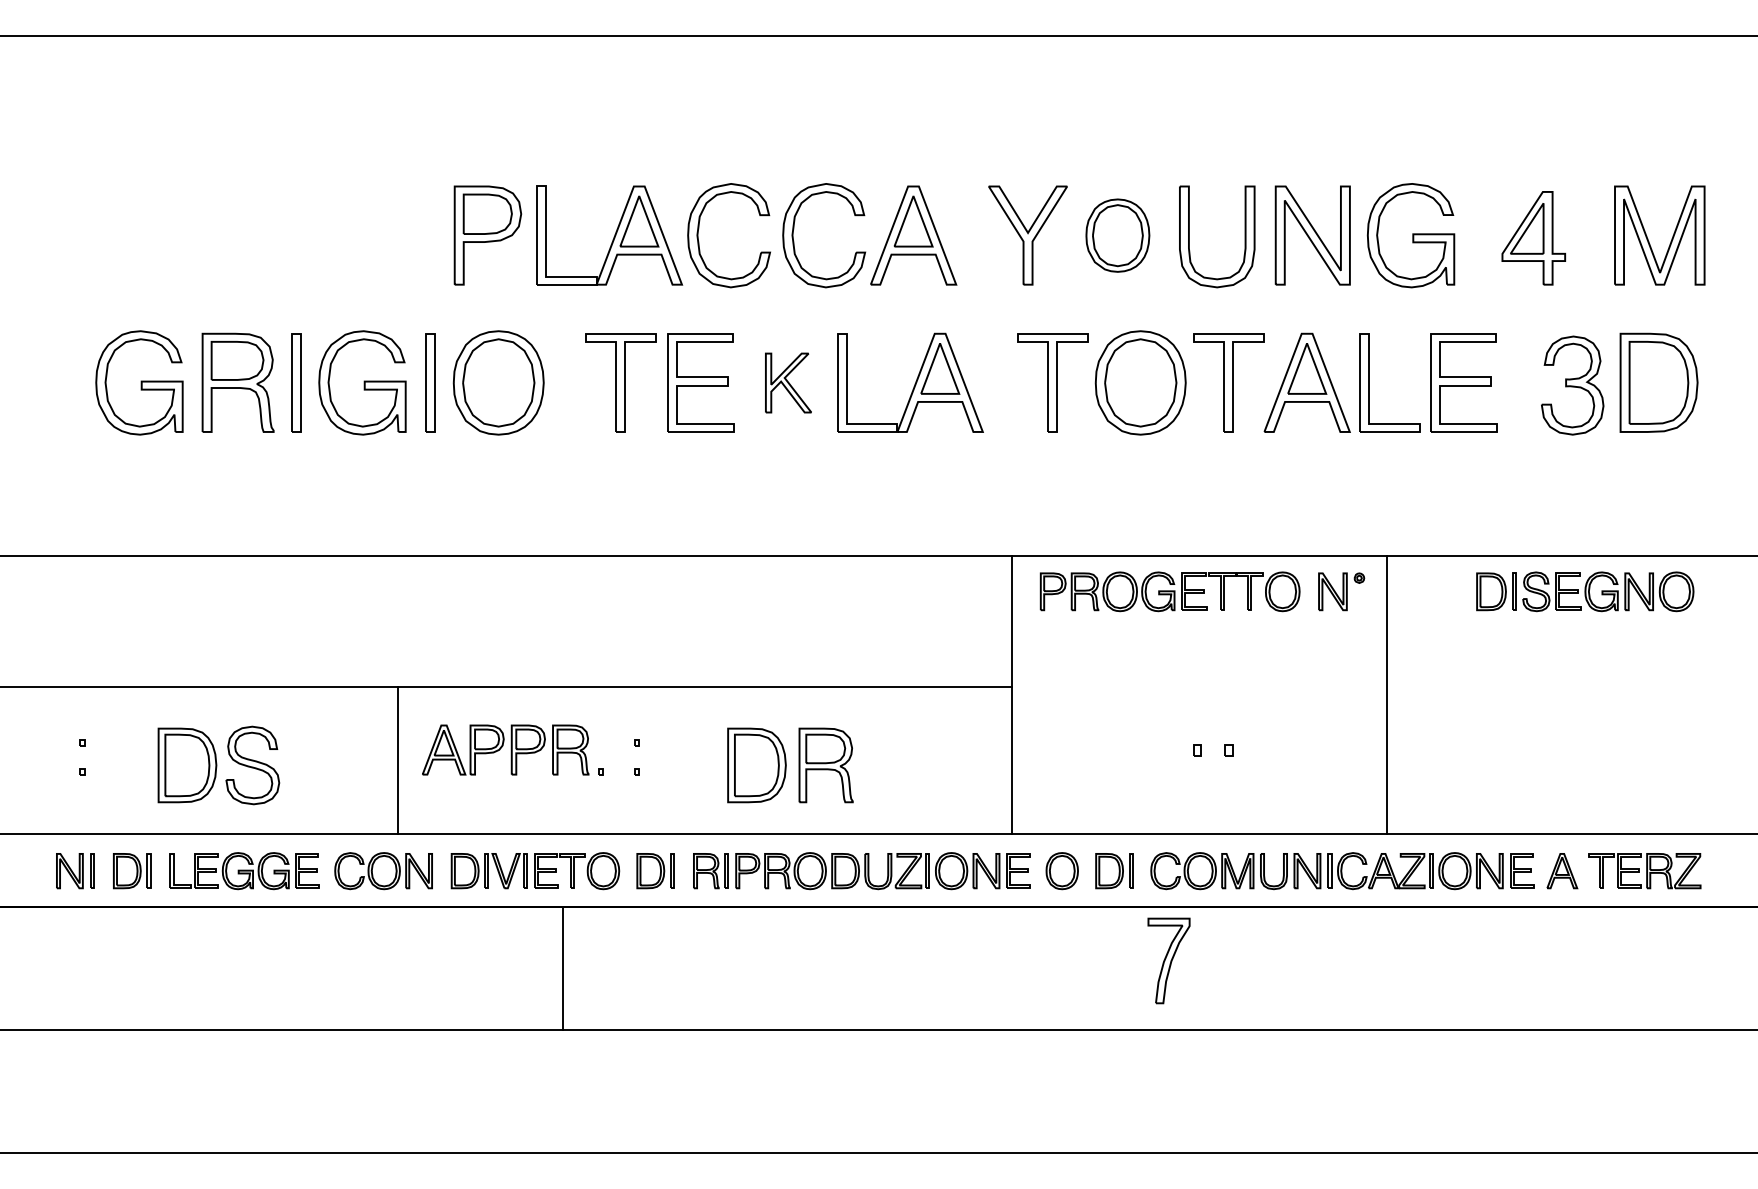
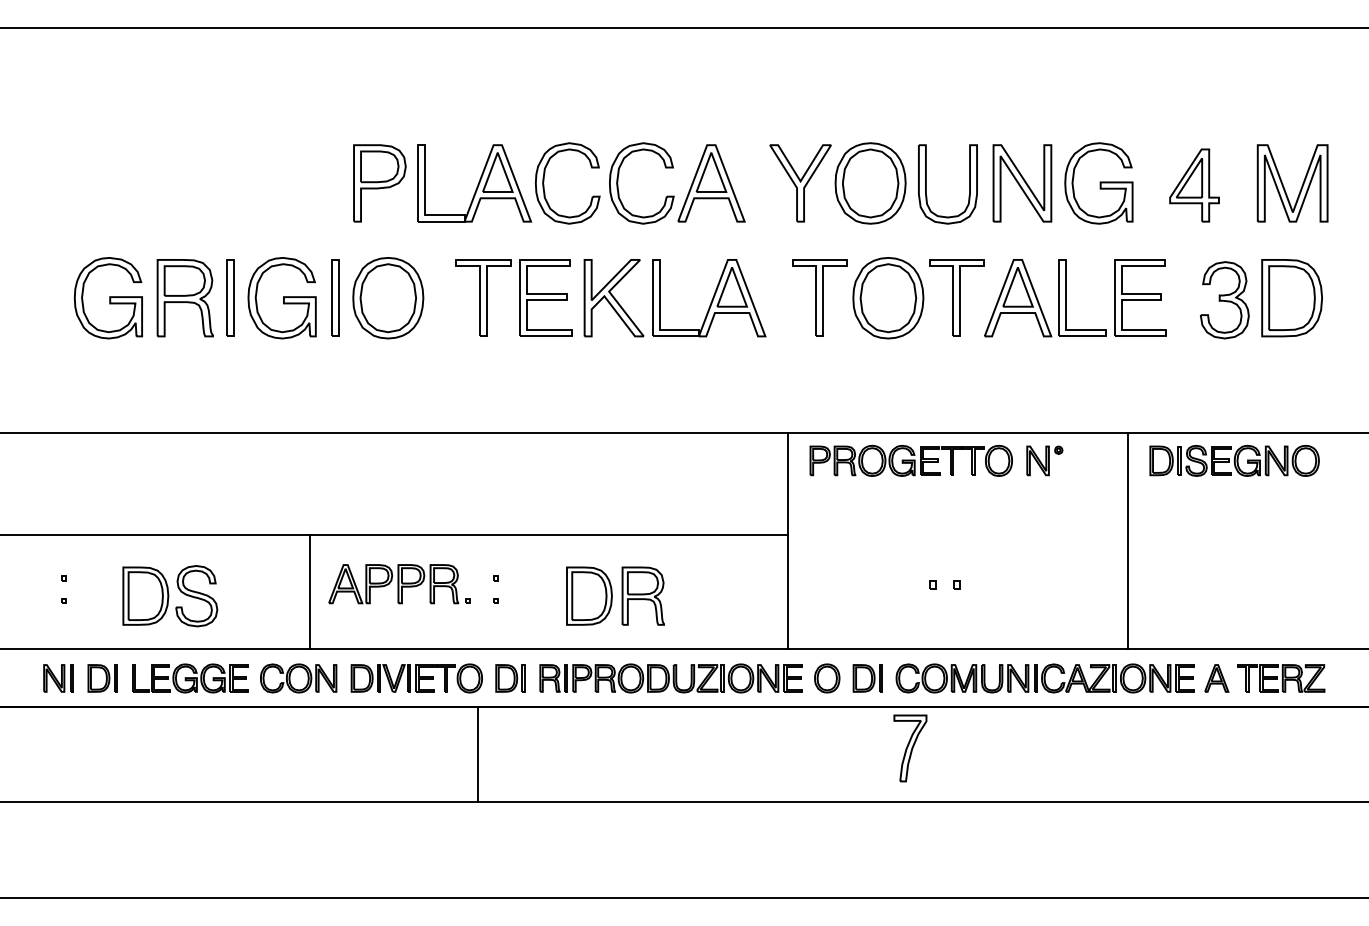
part: (1117, 235) -> (870, 183), size x1.43
part: (787, 383) -> (613, 298), size x1.67
line: (1387, 695) -> (1128, 541), moved
line: (563, 968) -> (477, 754), moved

